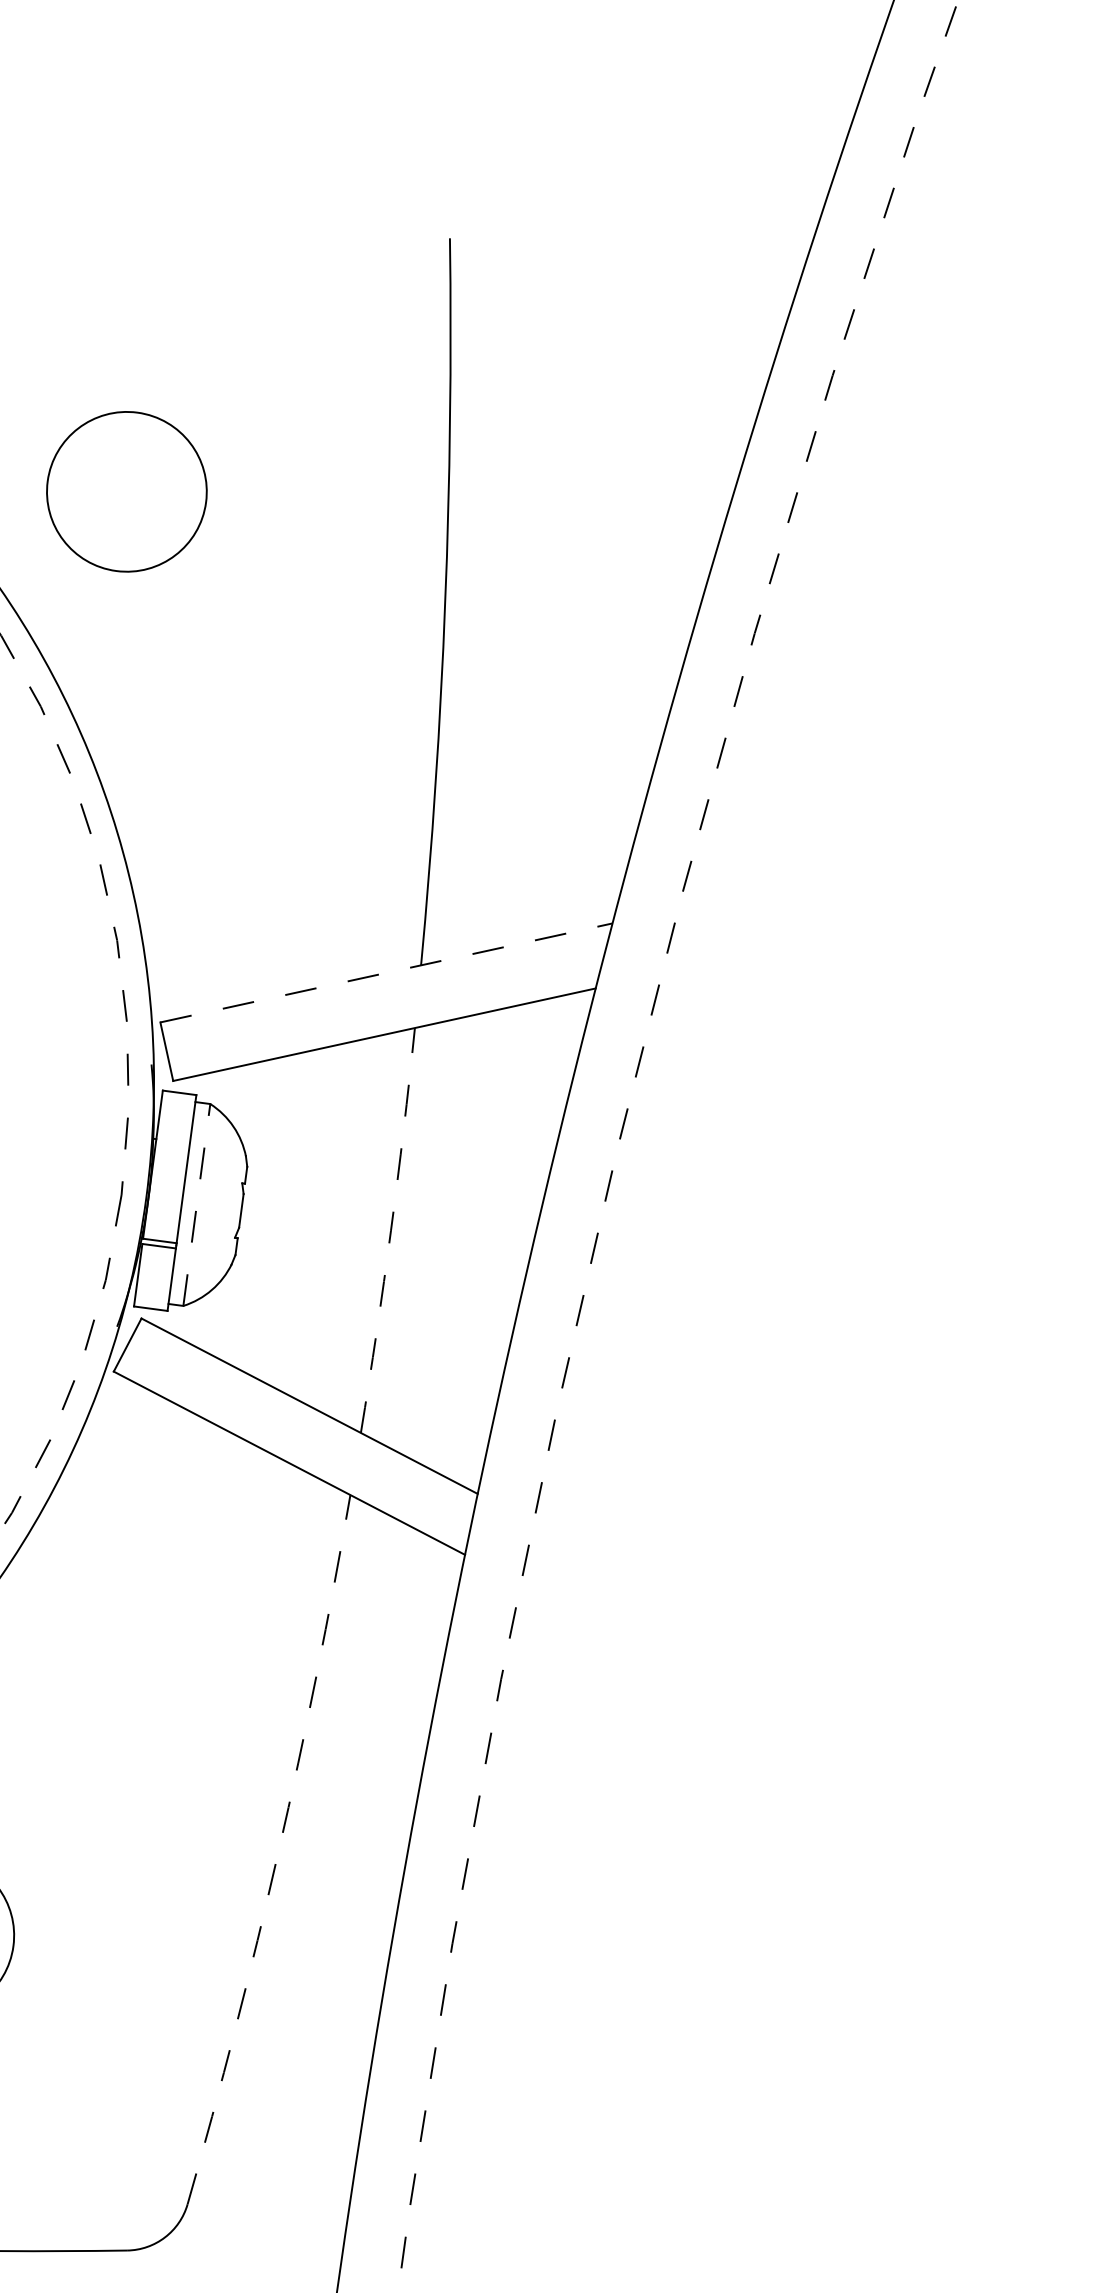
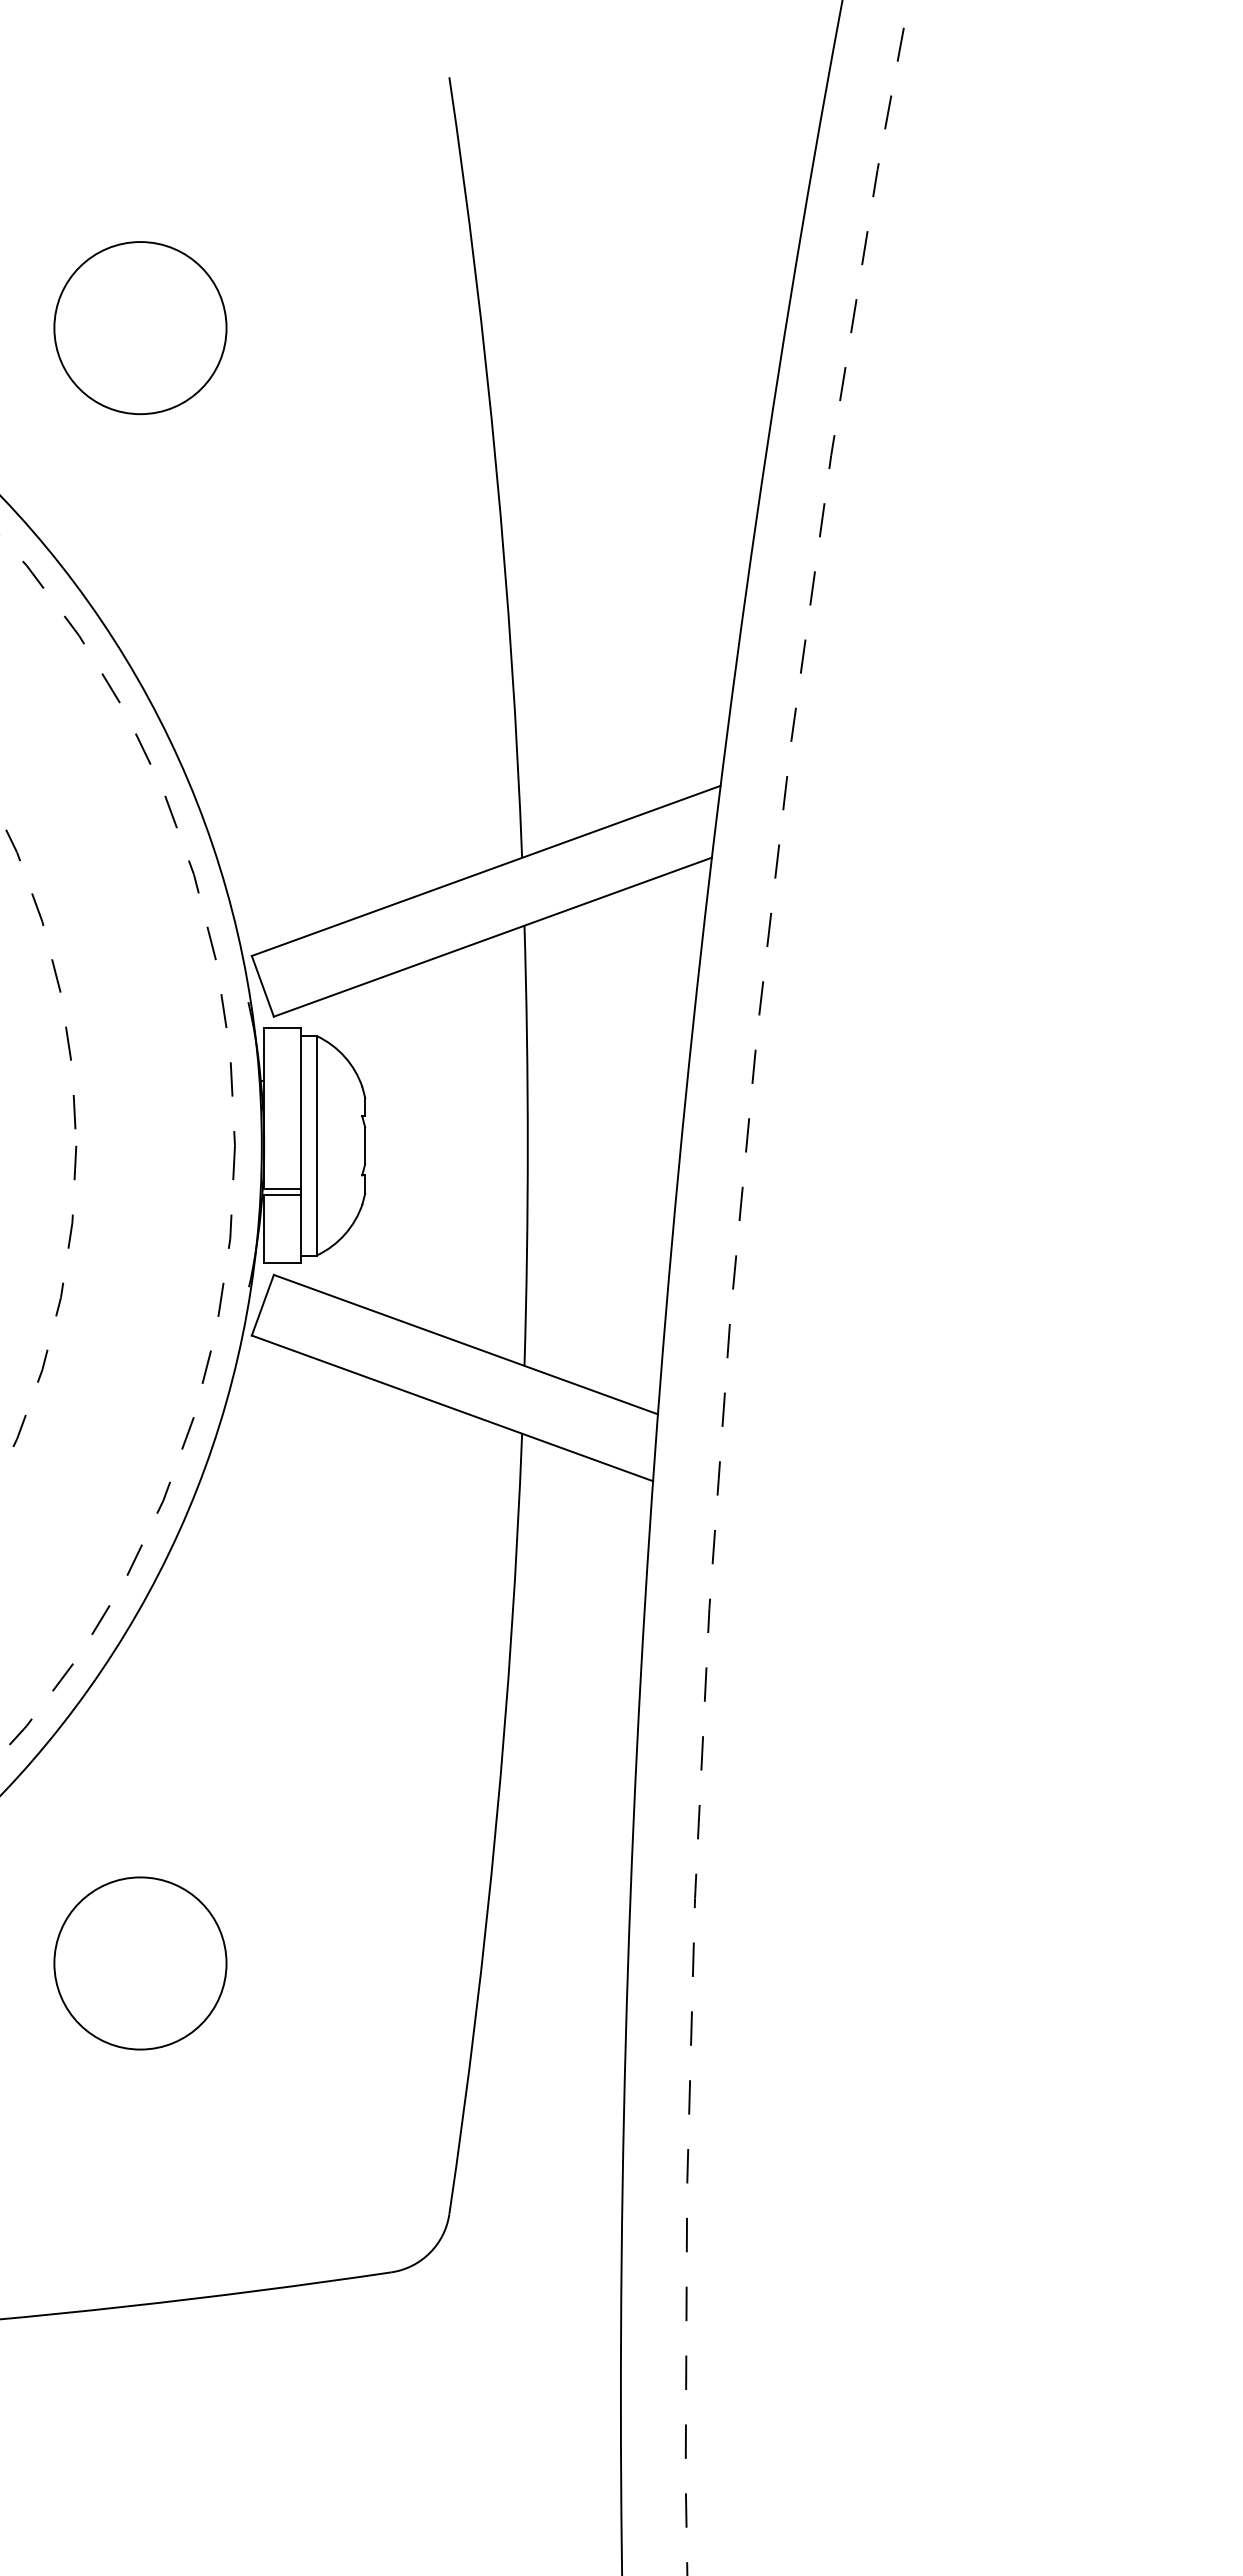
circle: (126, 492) -> (140, 328), moved
line: (386, 972) -> (486, 870), dashed -> solid
line: (196, 1204) -> (316, 1145), dashed -> solid
arc: (390, 1230) -> (527, 1145), dashed -> solid
arc: (278, 1851) -> (496, 1824), dashed -> solid

